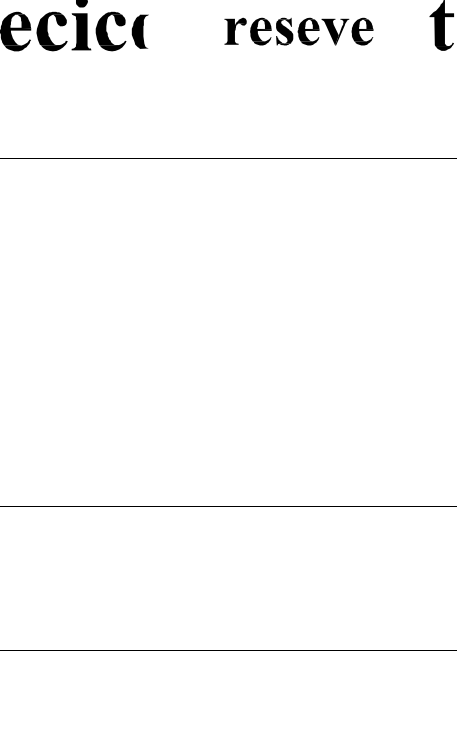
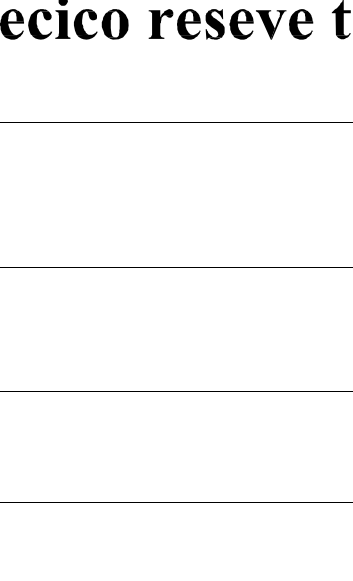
fill: (153, 31) -> (118, 24), added
part: (298, 31) -> (230, 24), size x1.43

